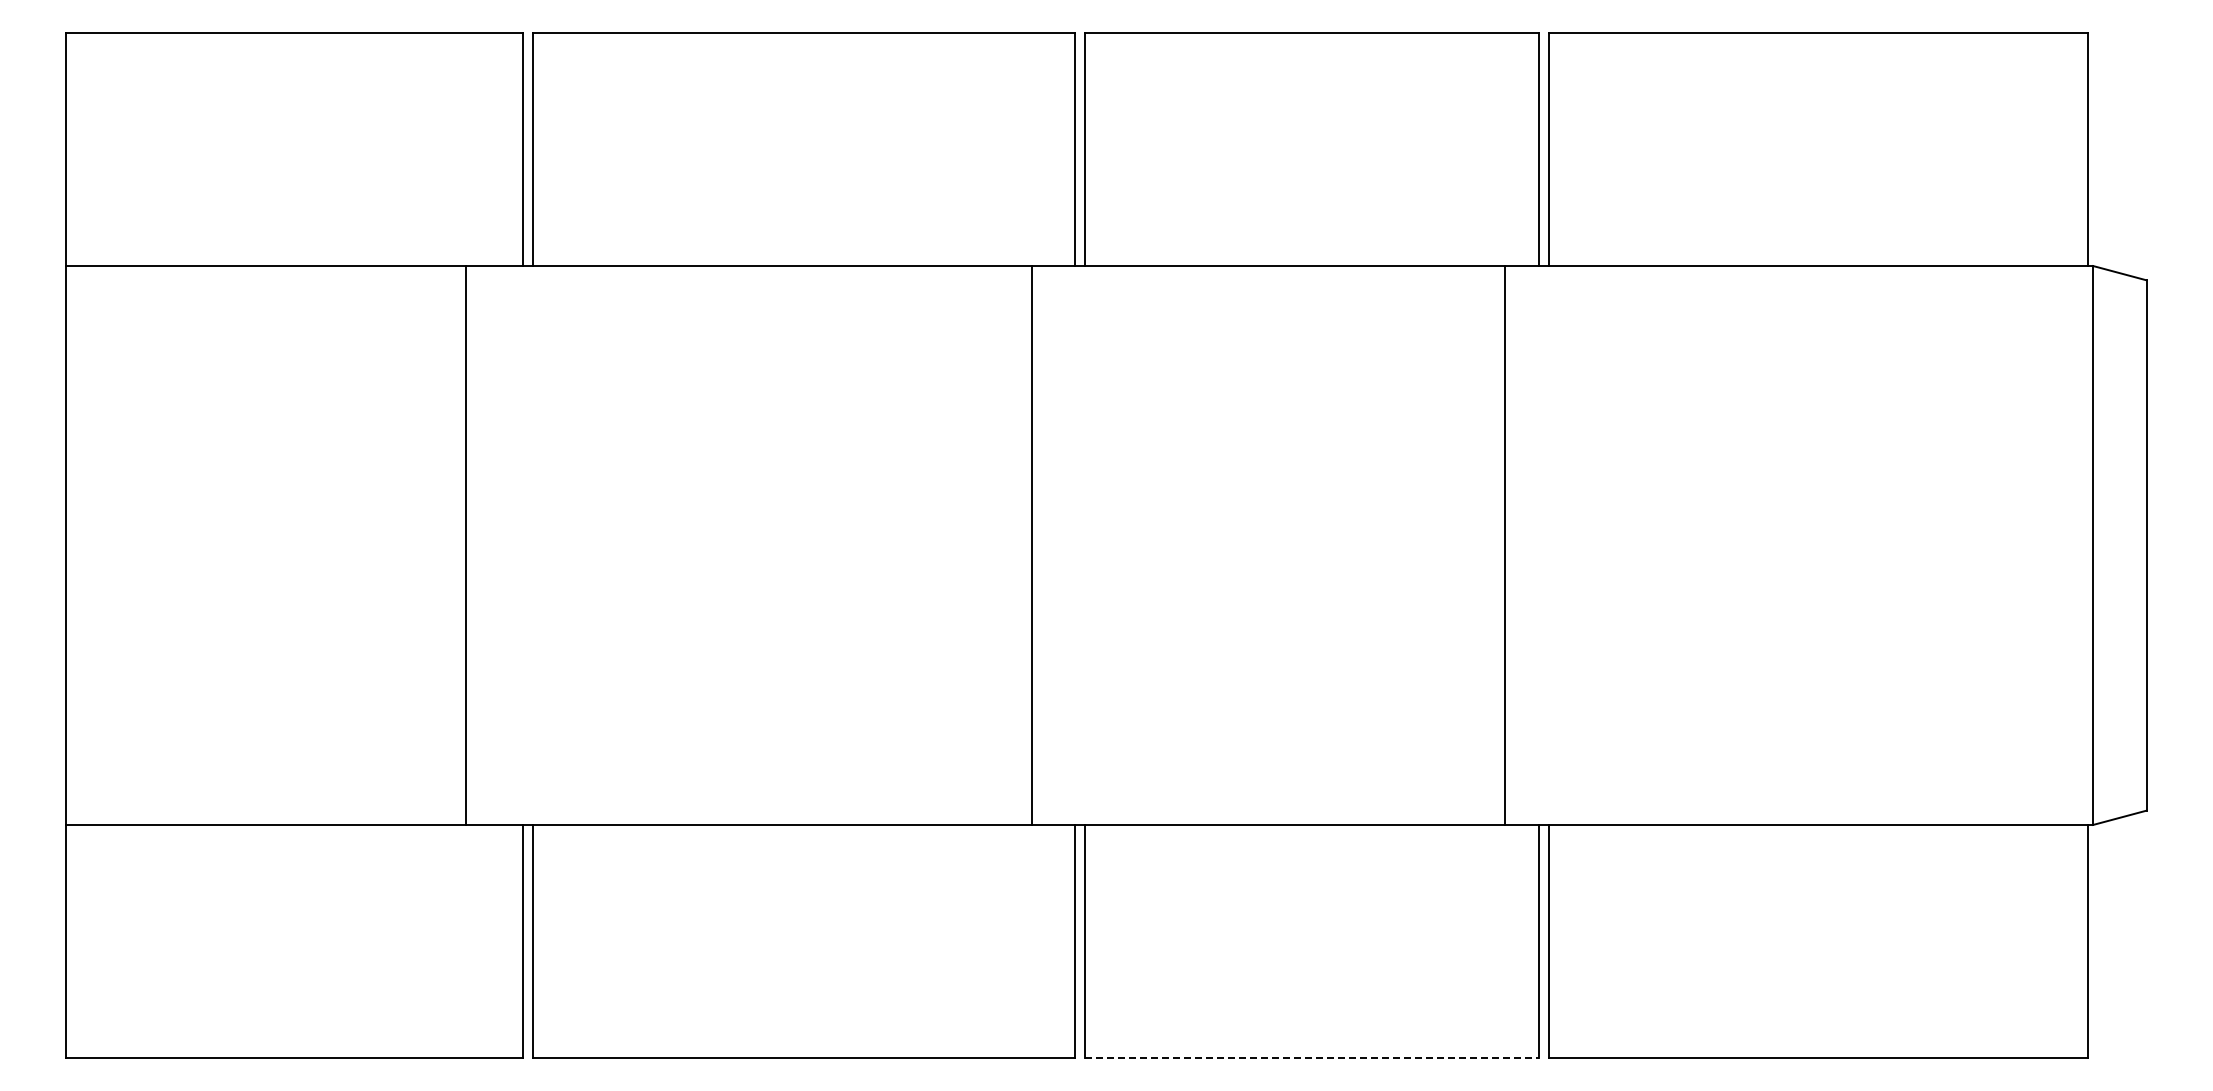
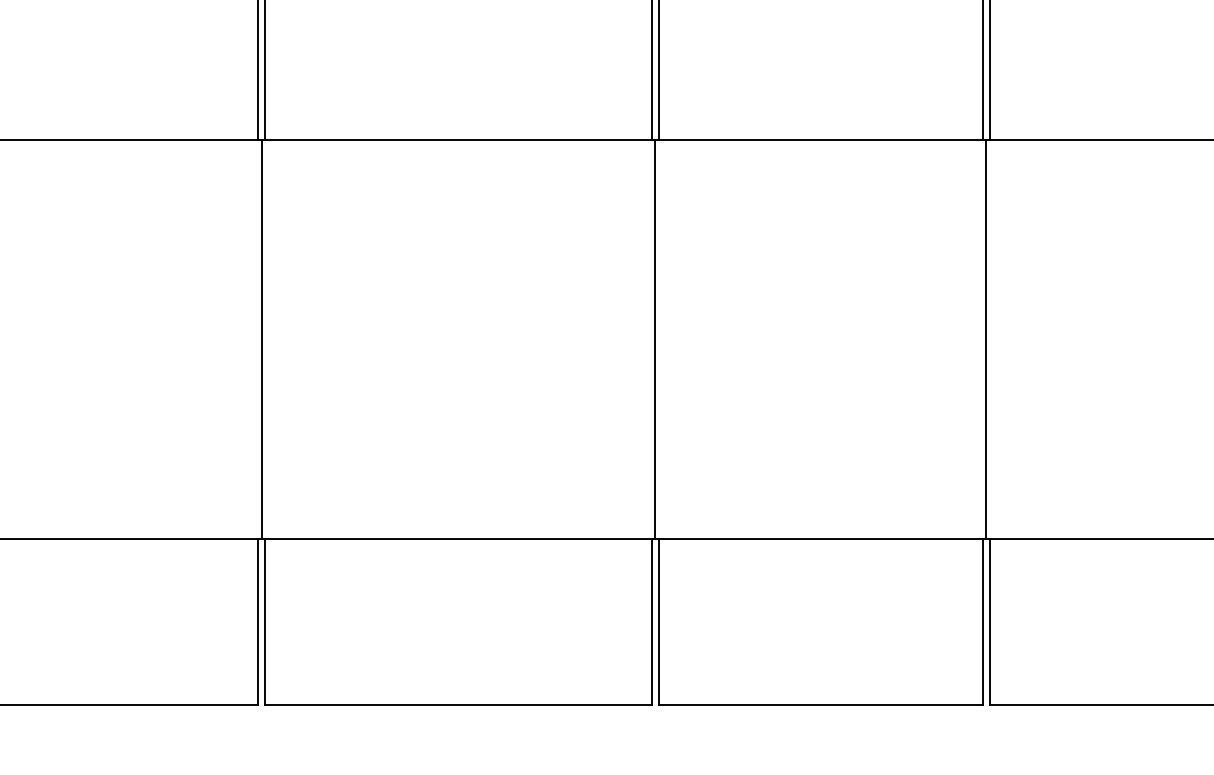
line: (466, 545) -> (261, 339), moved
line: (1031, 545) -> (655, 339), moved
line: (1504, 545) -> (986, 339), moved
line: (1312, 1058) -> (821, 705), dashed -> solid

